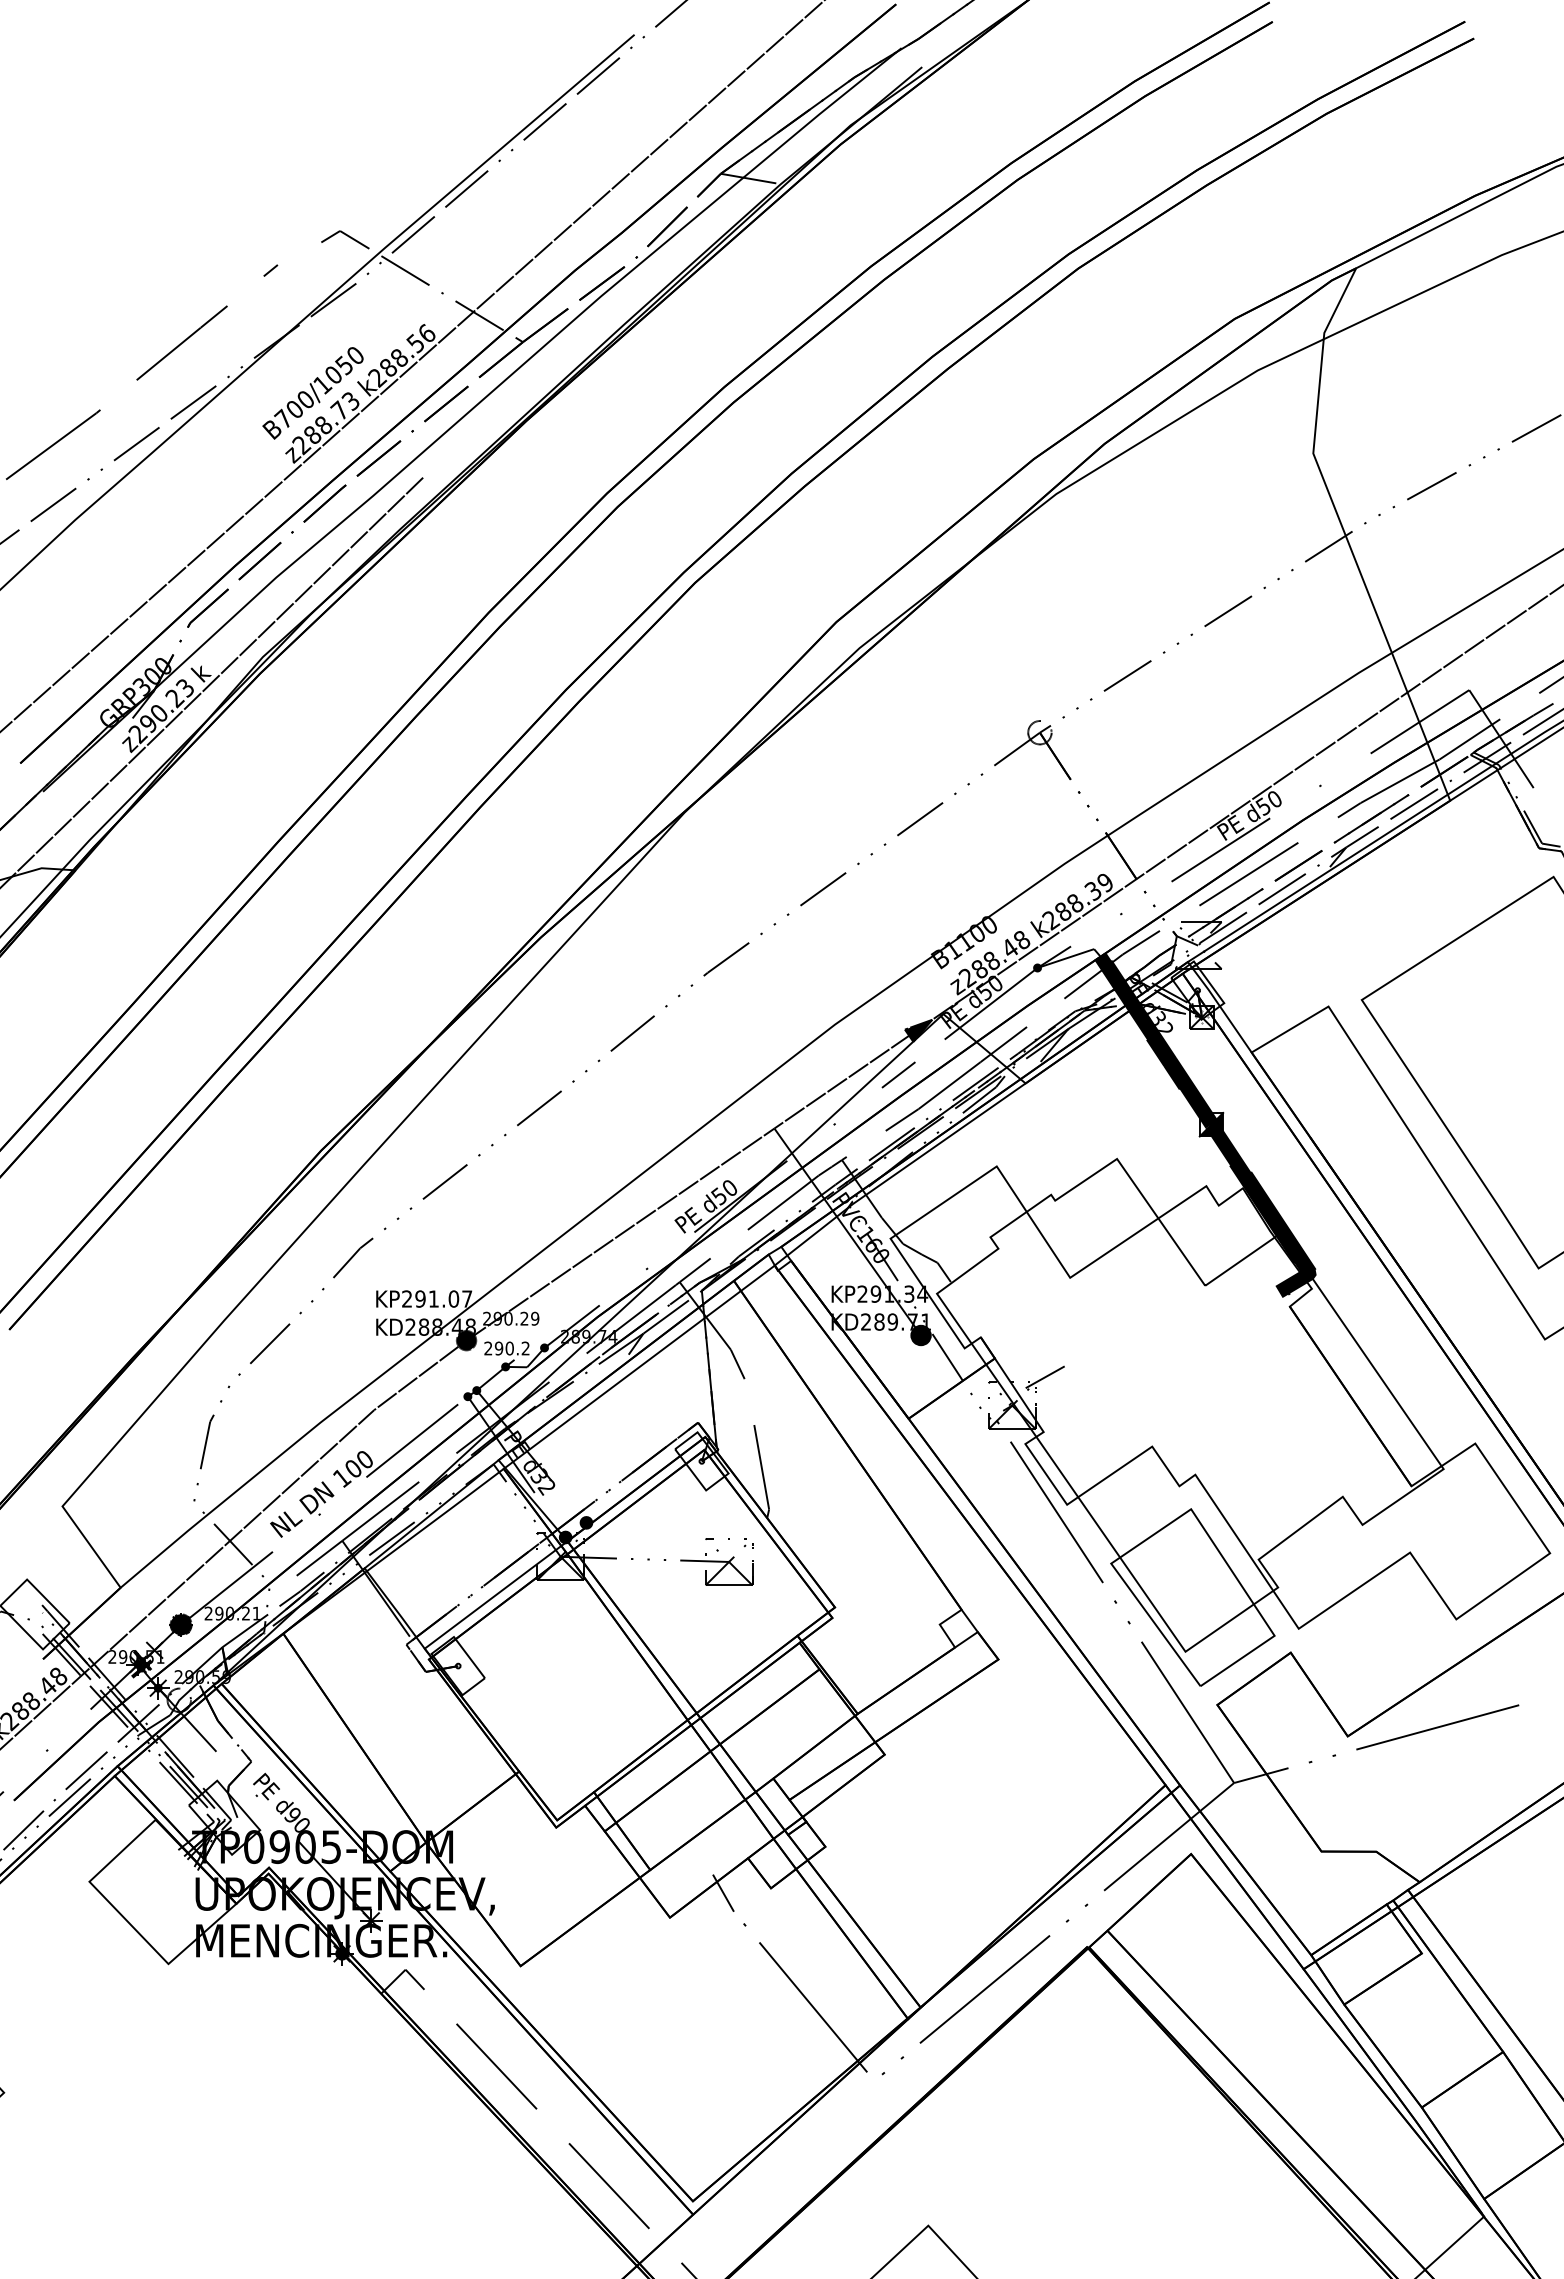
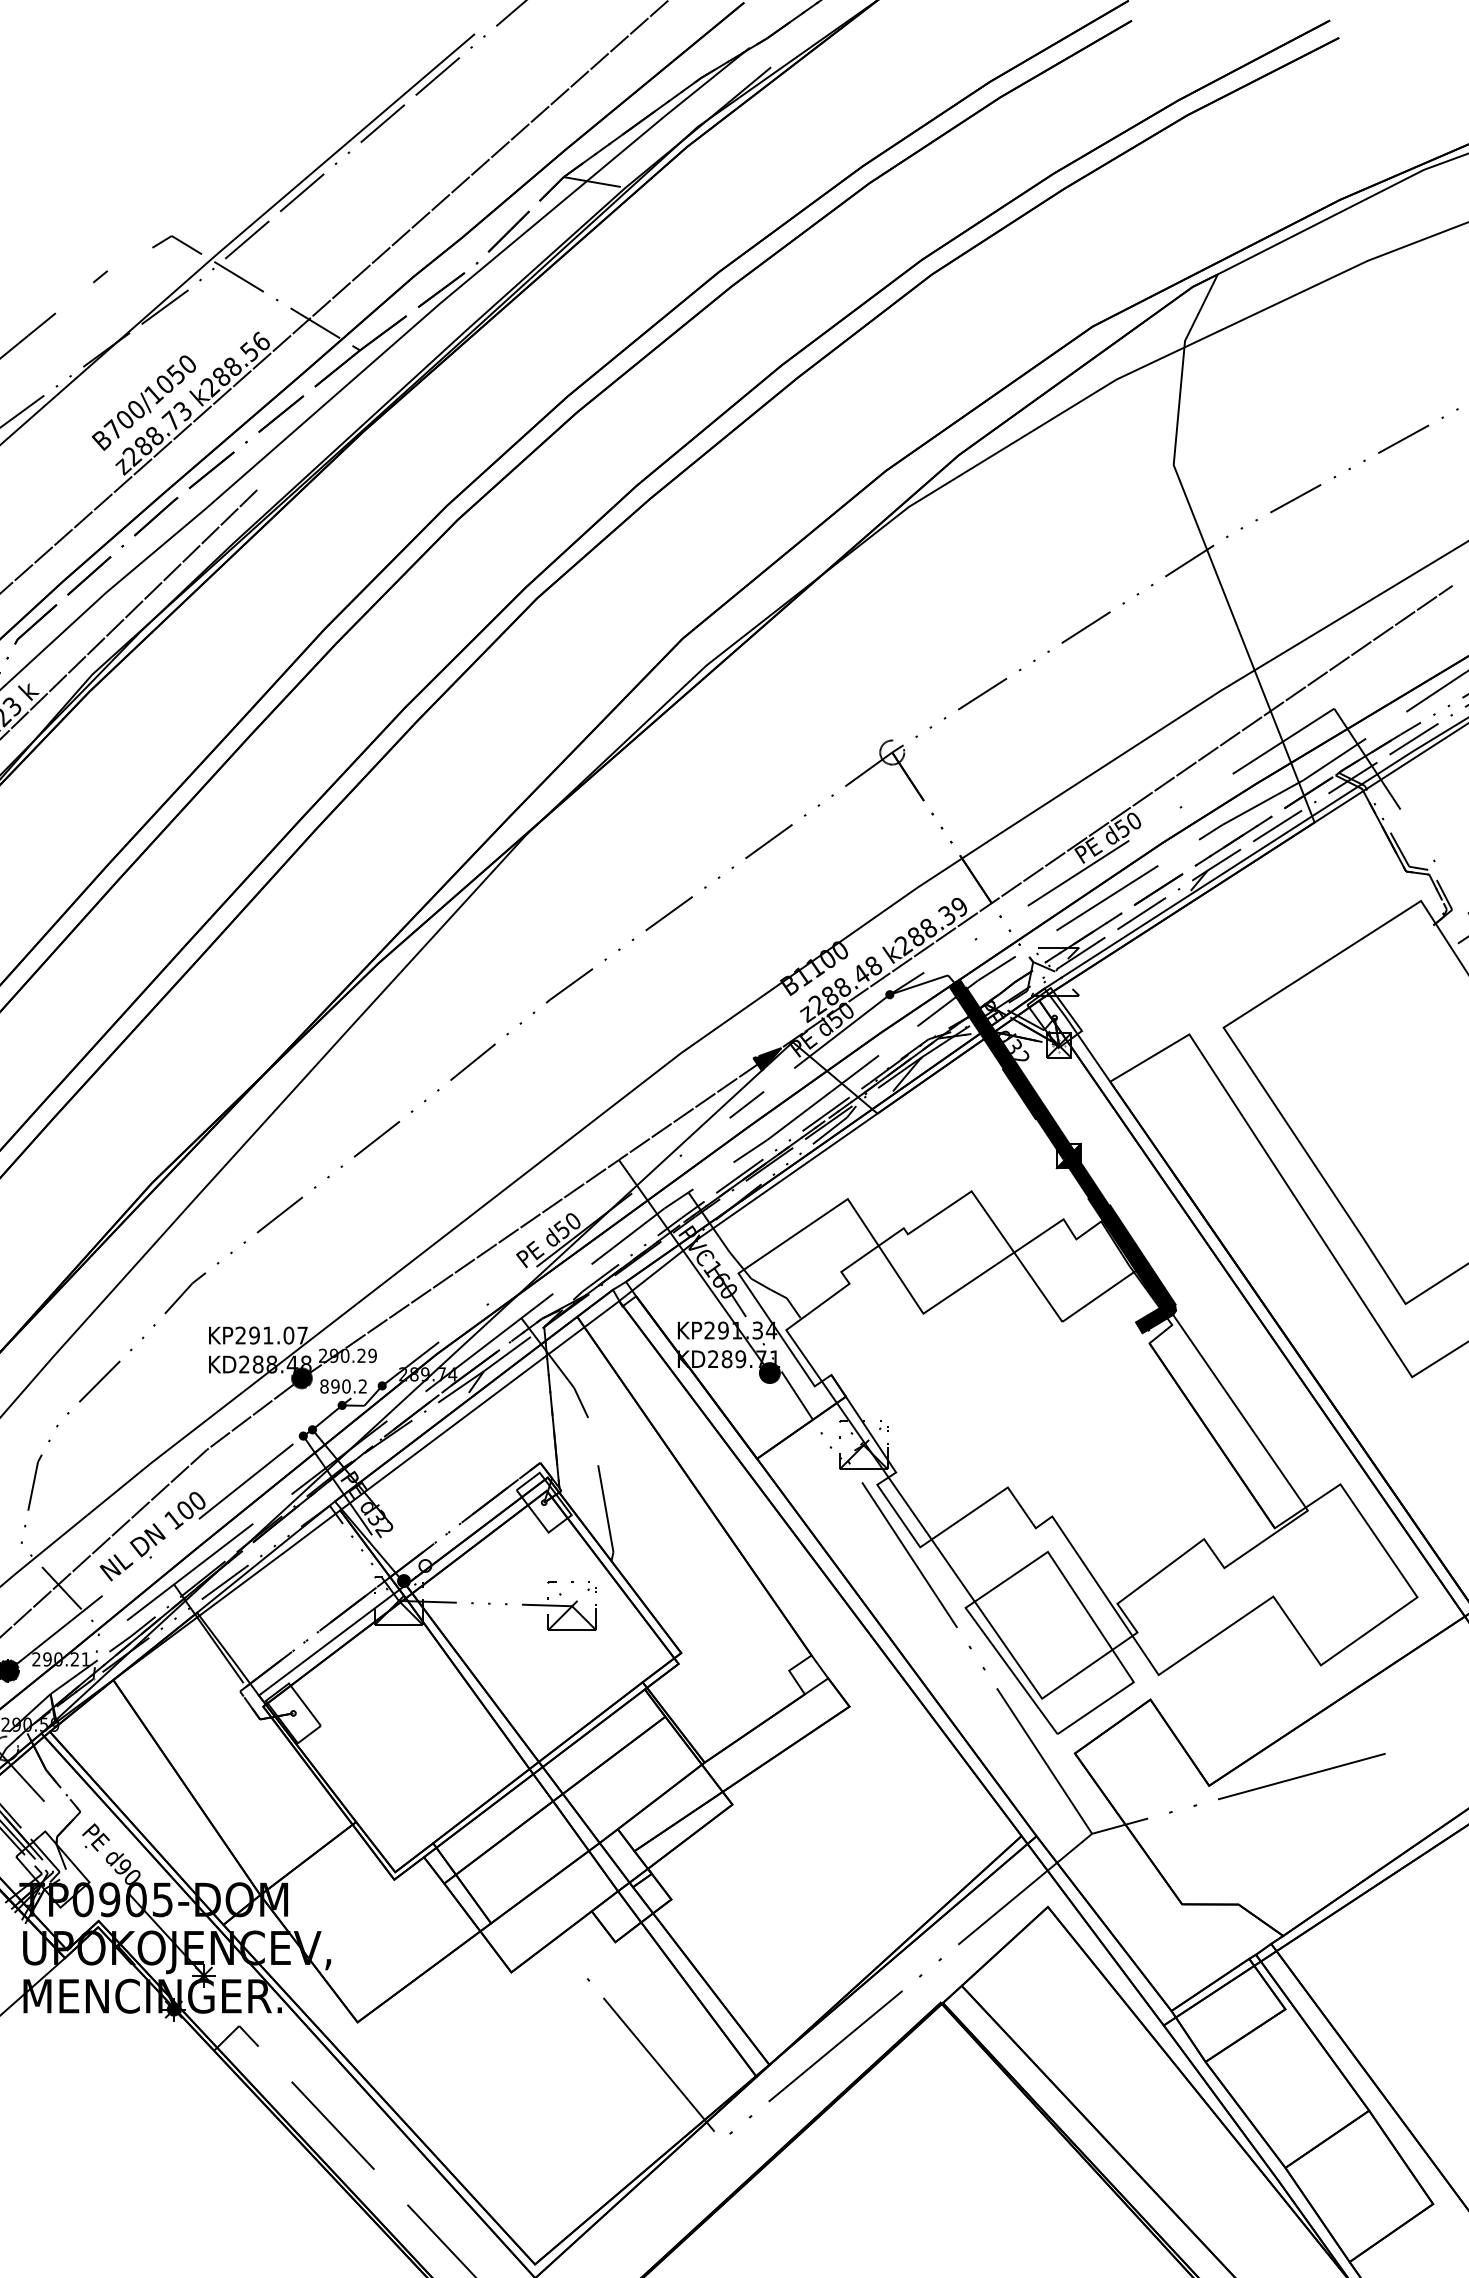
text: (488, 1348) -> (324, 1386), 290.2 -> 890.2
line: (1044, 1377) -> (896, 1416), removed
fill: (586, 1522) -> (425, 1565), removed
line: (723, 1892) -> (566, 1946), removed

